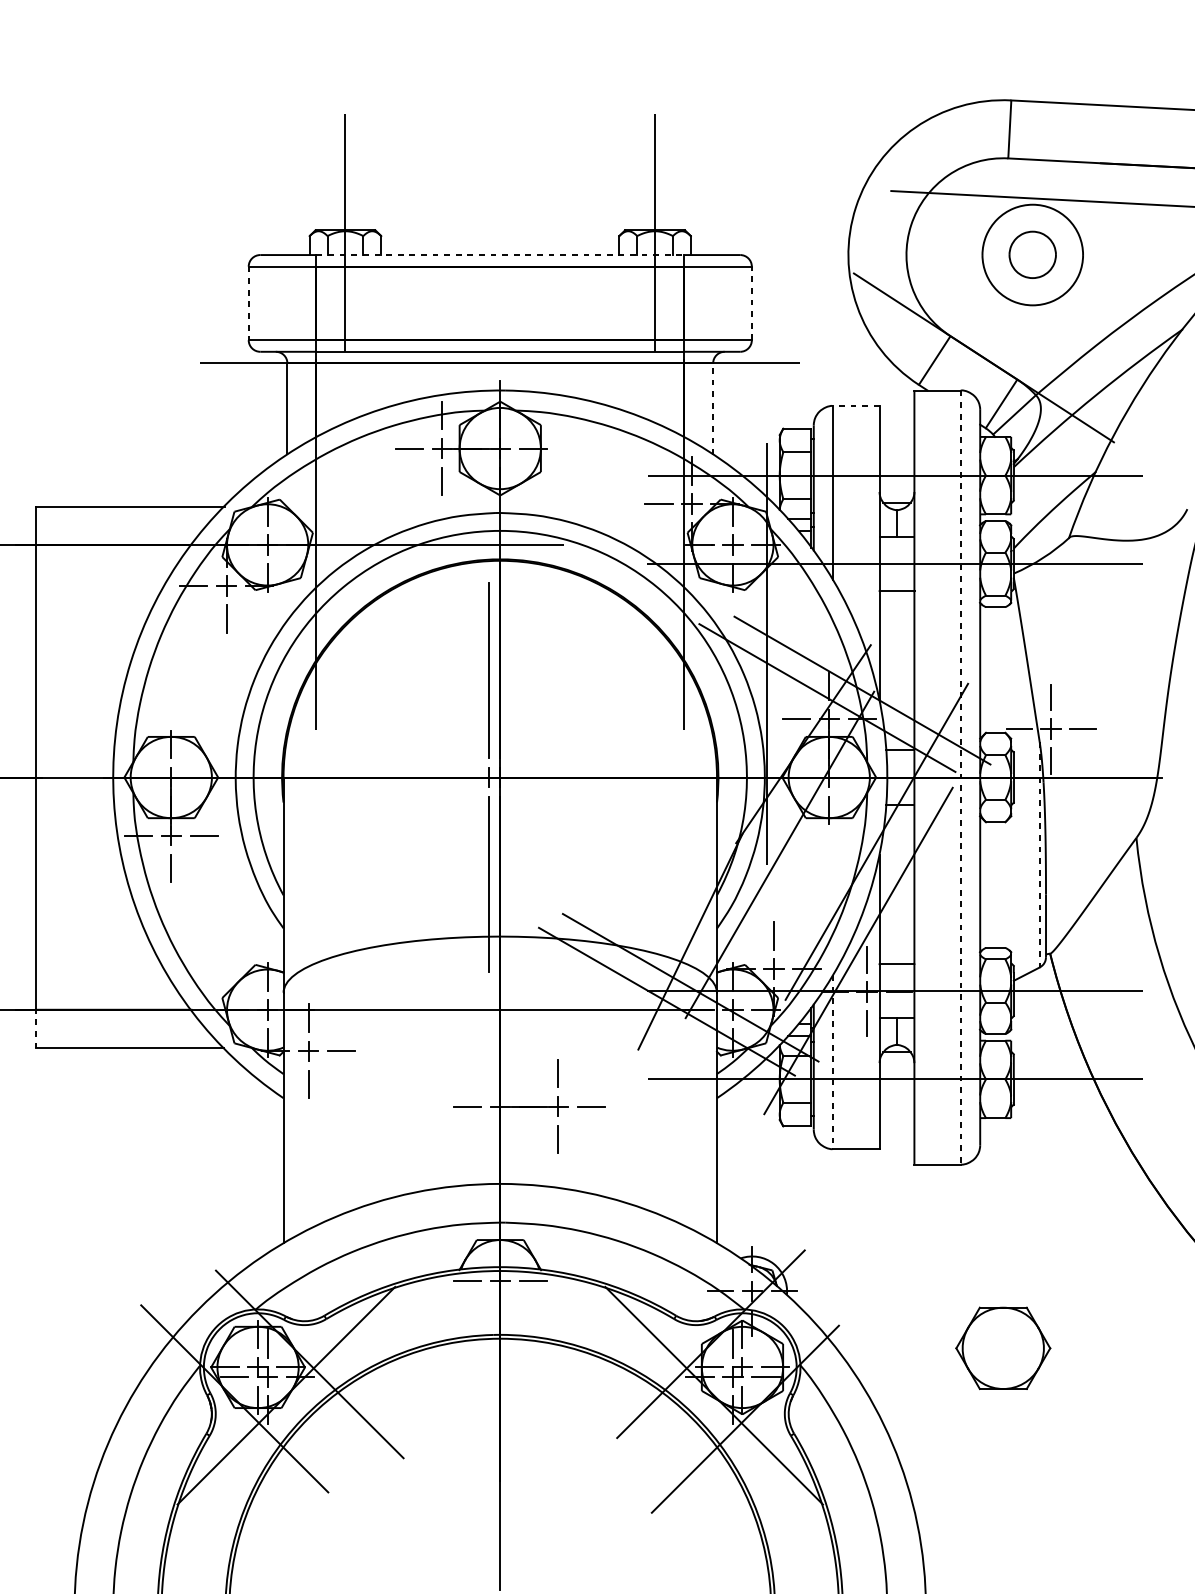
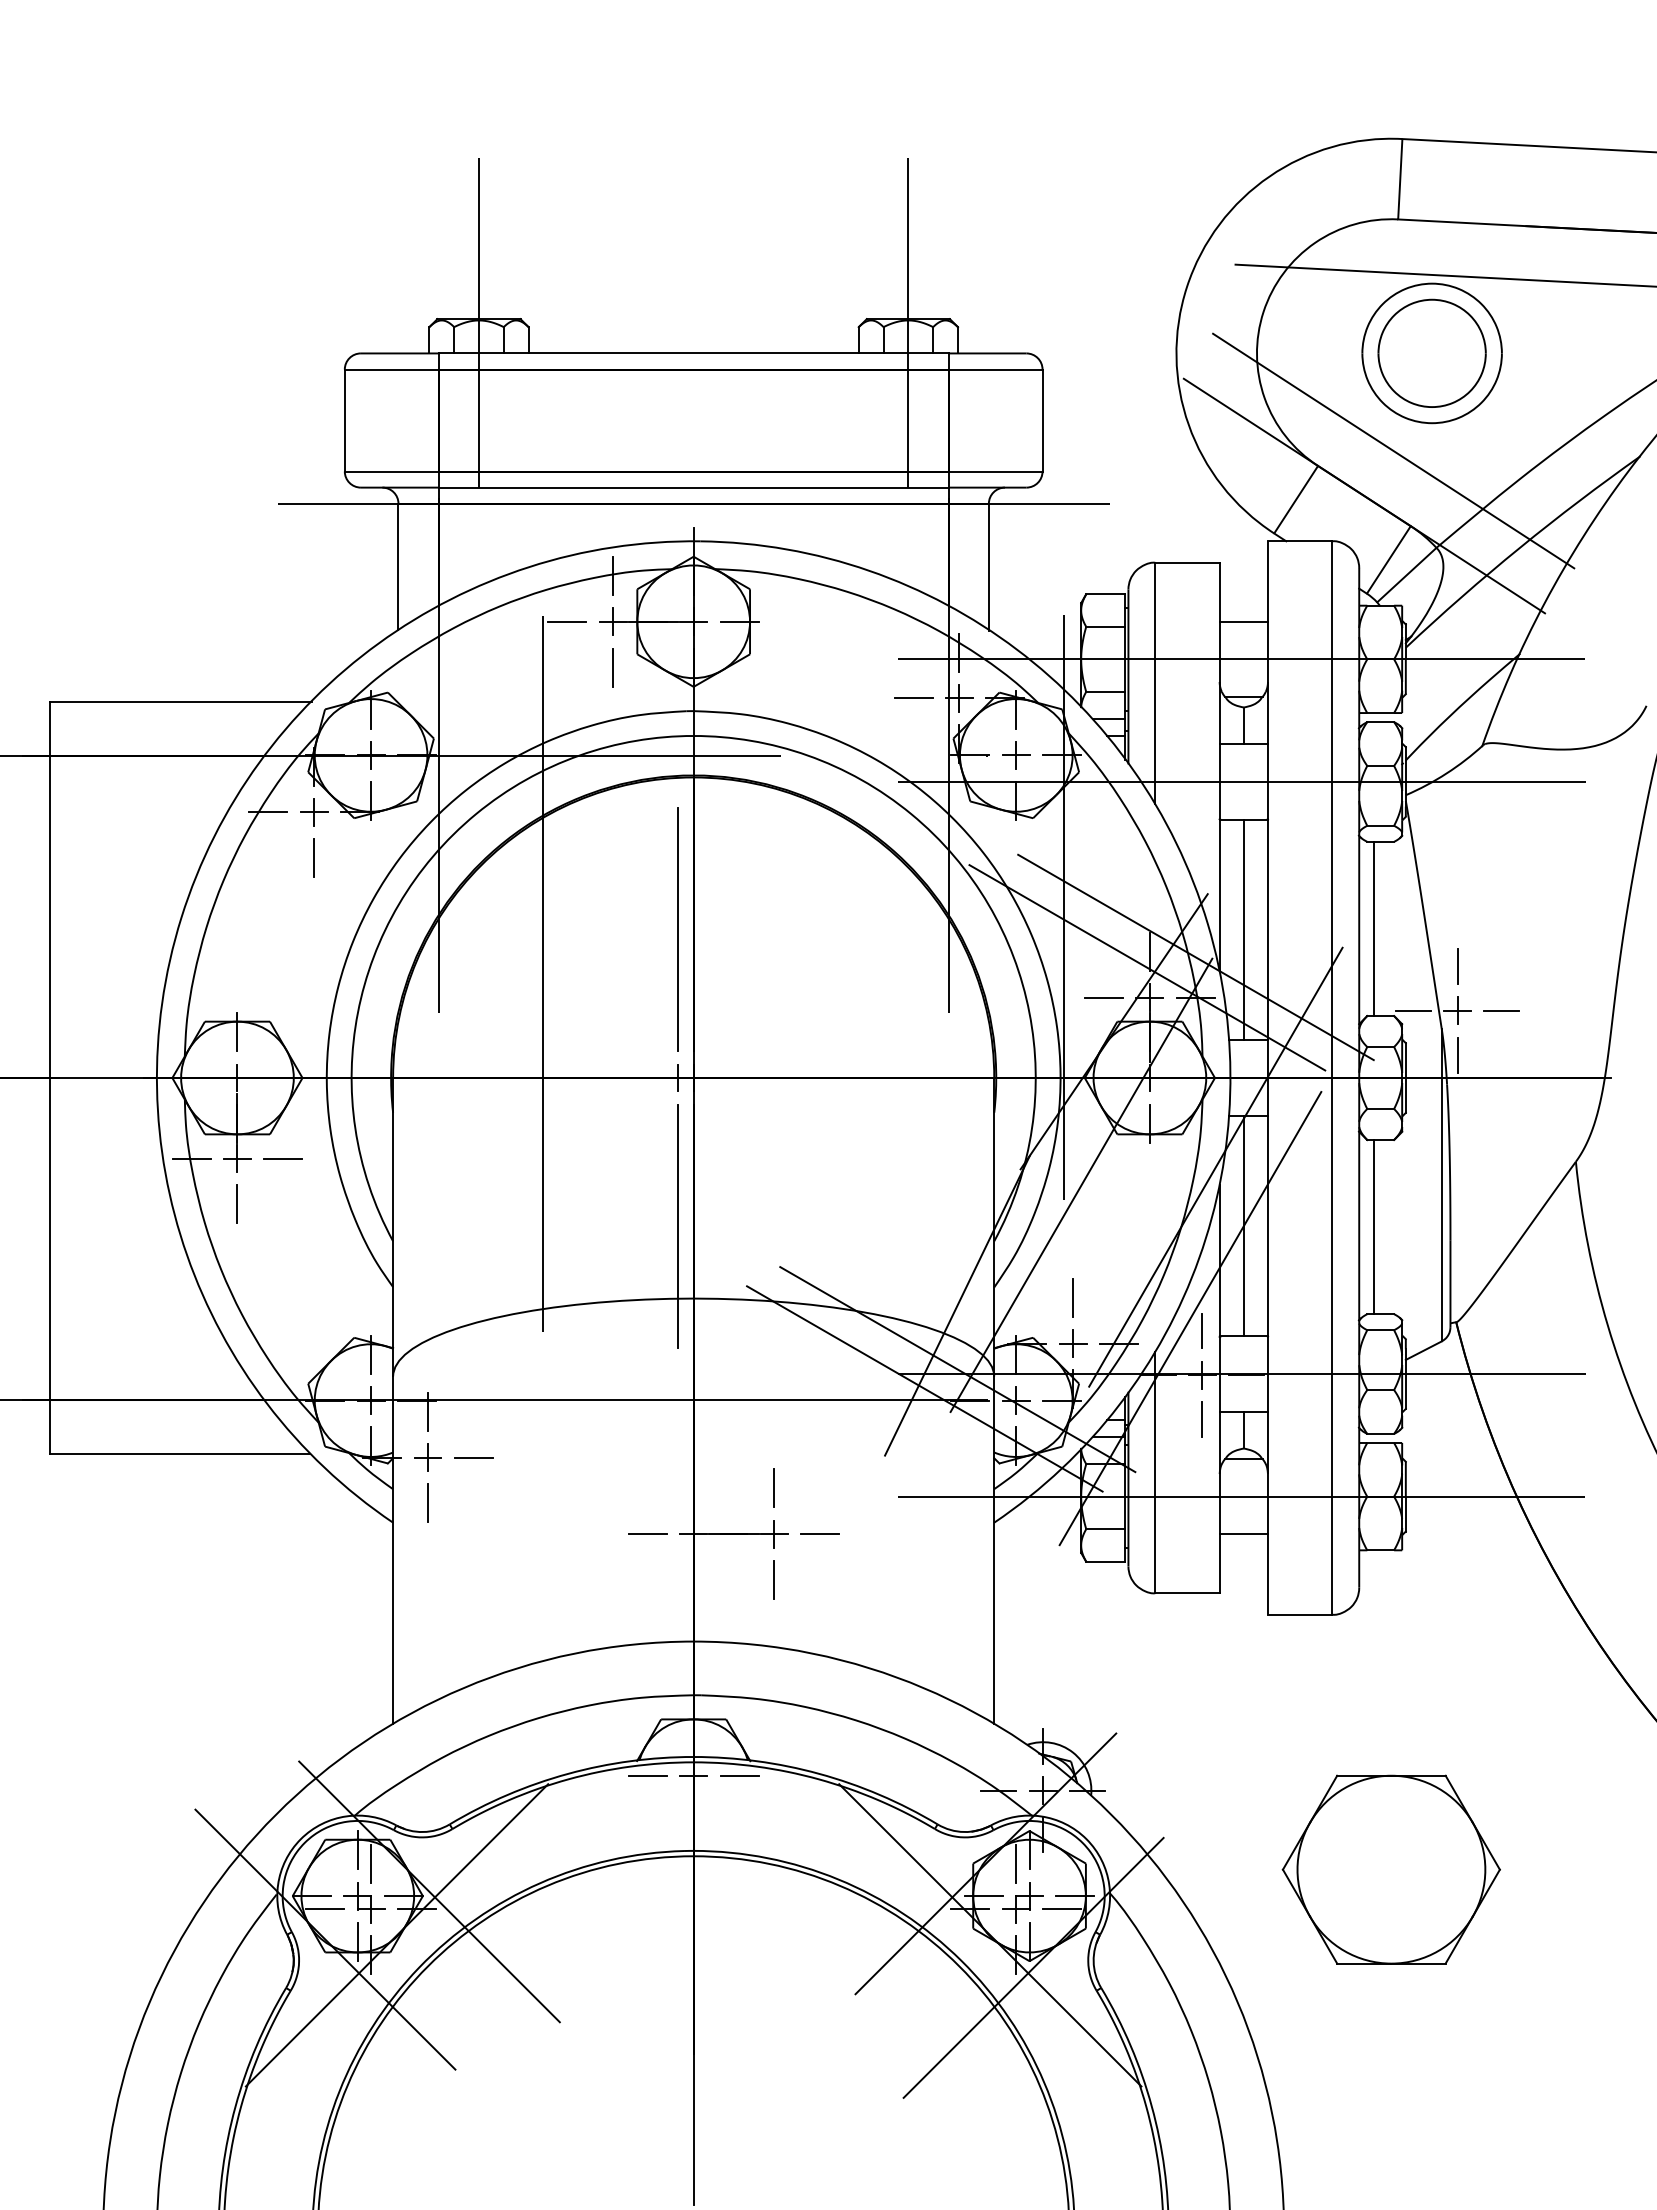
part: (1032, 254) -> (1431, 352), size x1.67
line: (500, 255) -> (693, 353), dashed -> solid
line: (248, 303) -> (344, 420), dashed -> solid
line: (751, 303) -> (1042, 420), dashed -> solid
line: (1004, 325) -> (1393, 450), added
line: (855, 405) -> (1186, 562), dashed -> solid
line: (712, 409) -> (988, 567), dashed -> solid
line: (896, 448) -> (1243, 621), added
line: (990, 669) -> (1373, 928), added
line: (896, 670) -> (1243, 929), added
line: (391, 702) -> (543, 973), added
line: (960, 777) -> (1332, 1078), dashed -> solid
line: (1039, 855) -> (1441, 1185), dashed -> solid
line: (896, 883) -> (1243, 1225), added
line: (990, 884) -> (1373, 1226), added
line: (35, 1028) -> (49, 1426), dashed -> solid
line: (833, 1062) -> (1155, 1472), dashed -> solid
line: (896, 1106) -> (1243, 1534), added
part: (1002, 1348) -> (1390, 1869), size x1.67

